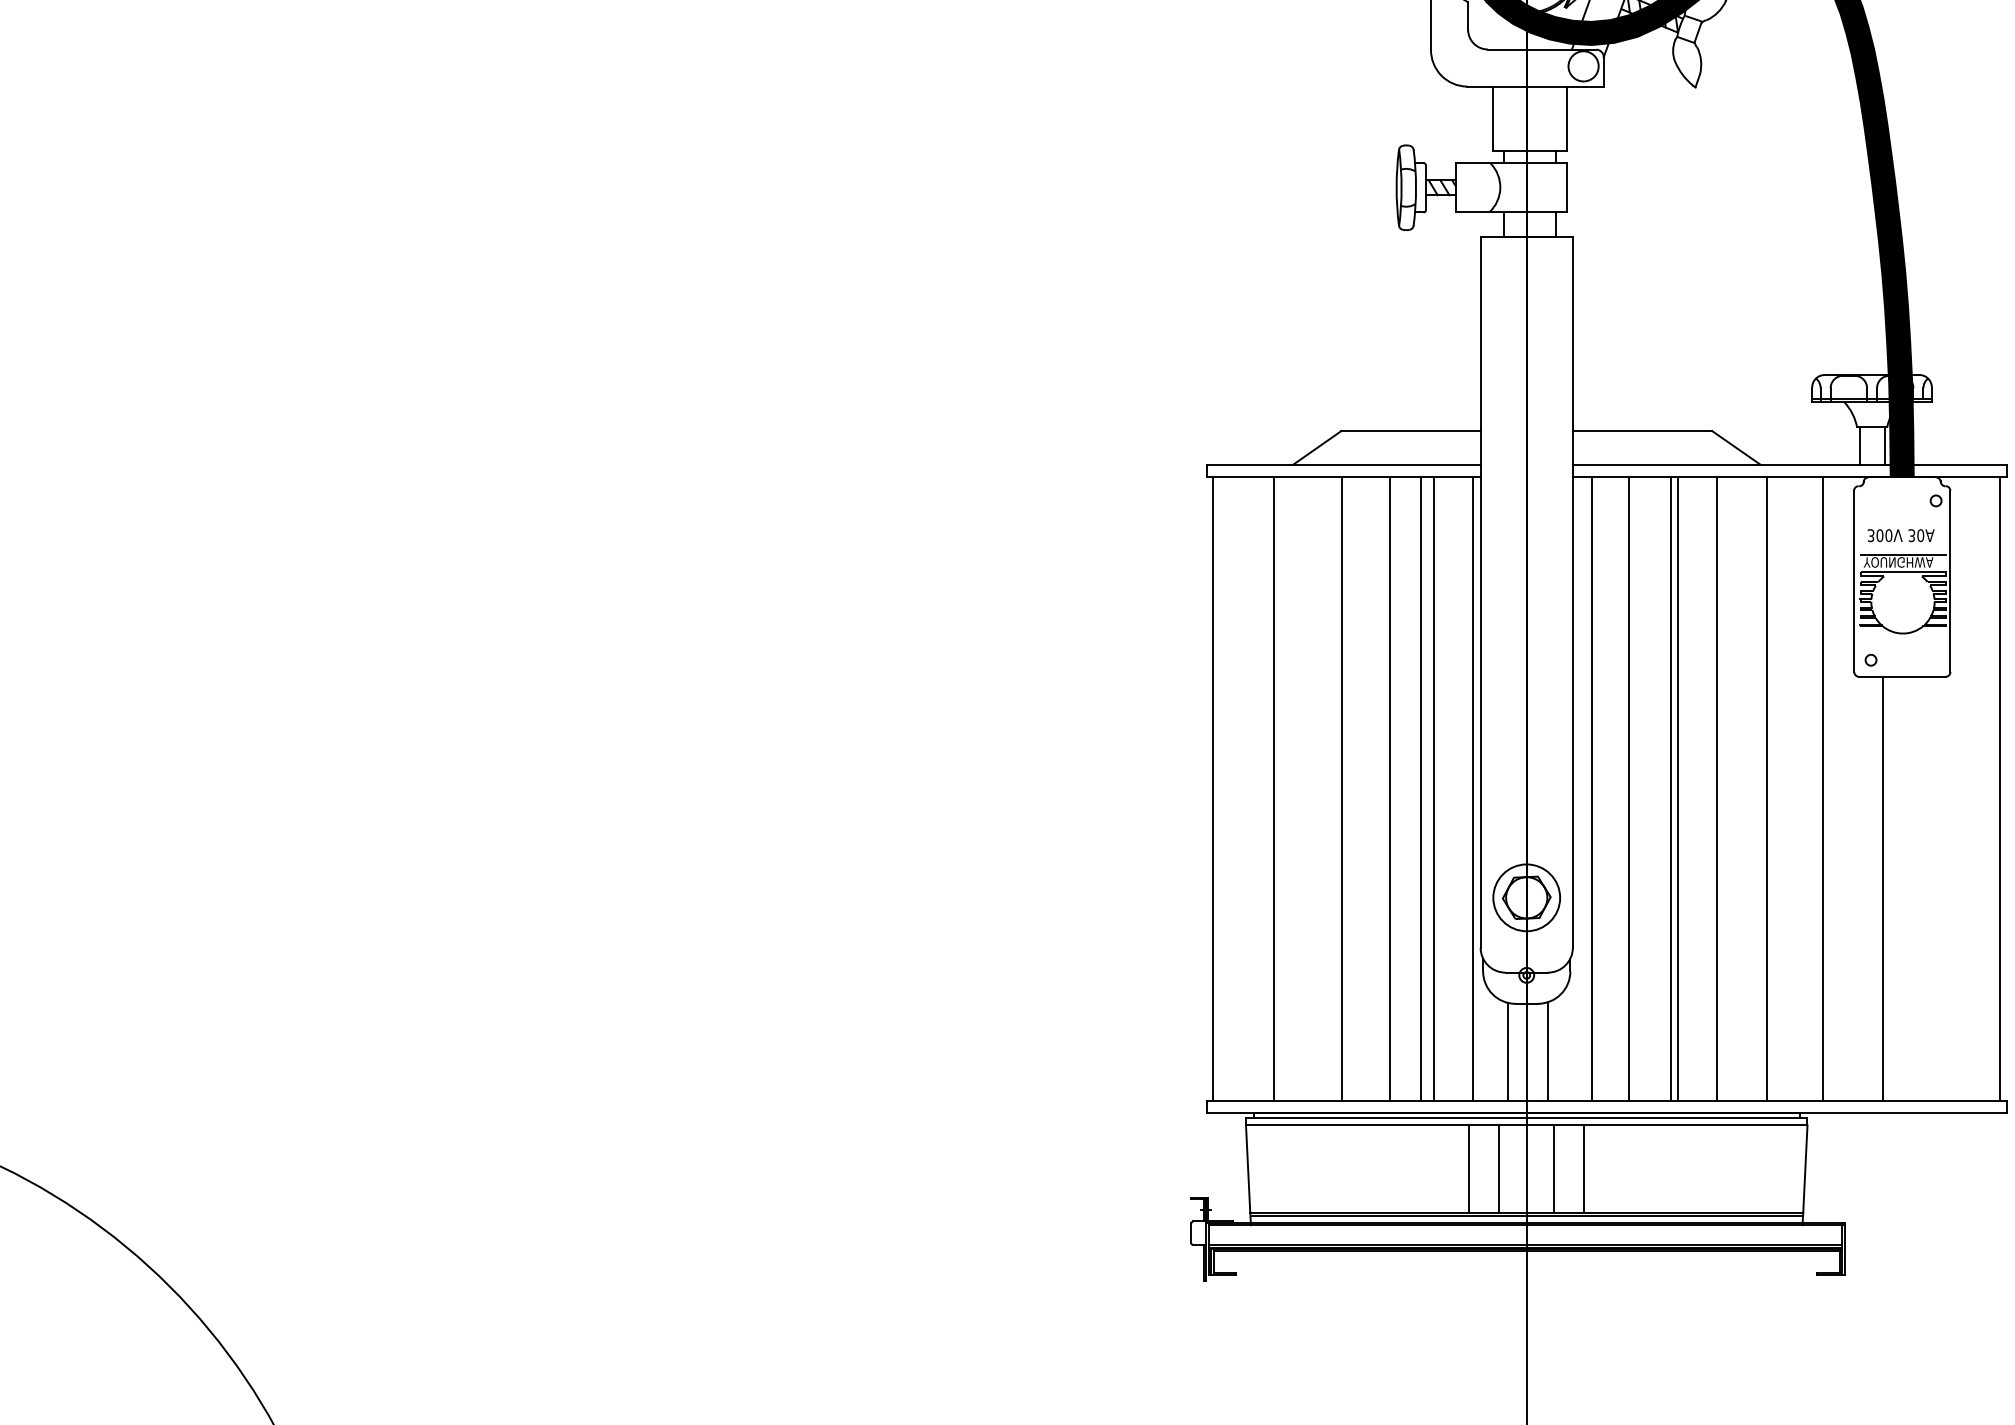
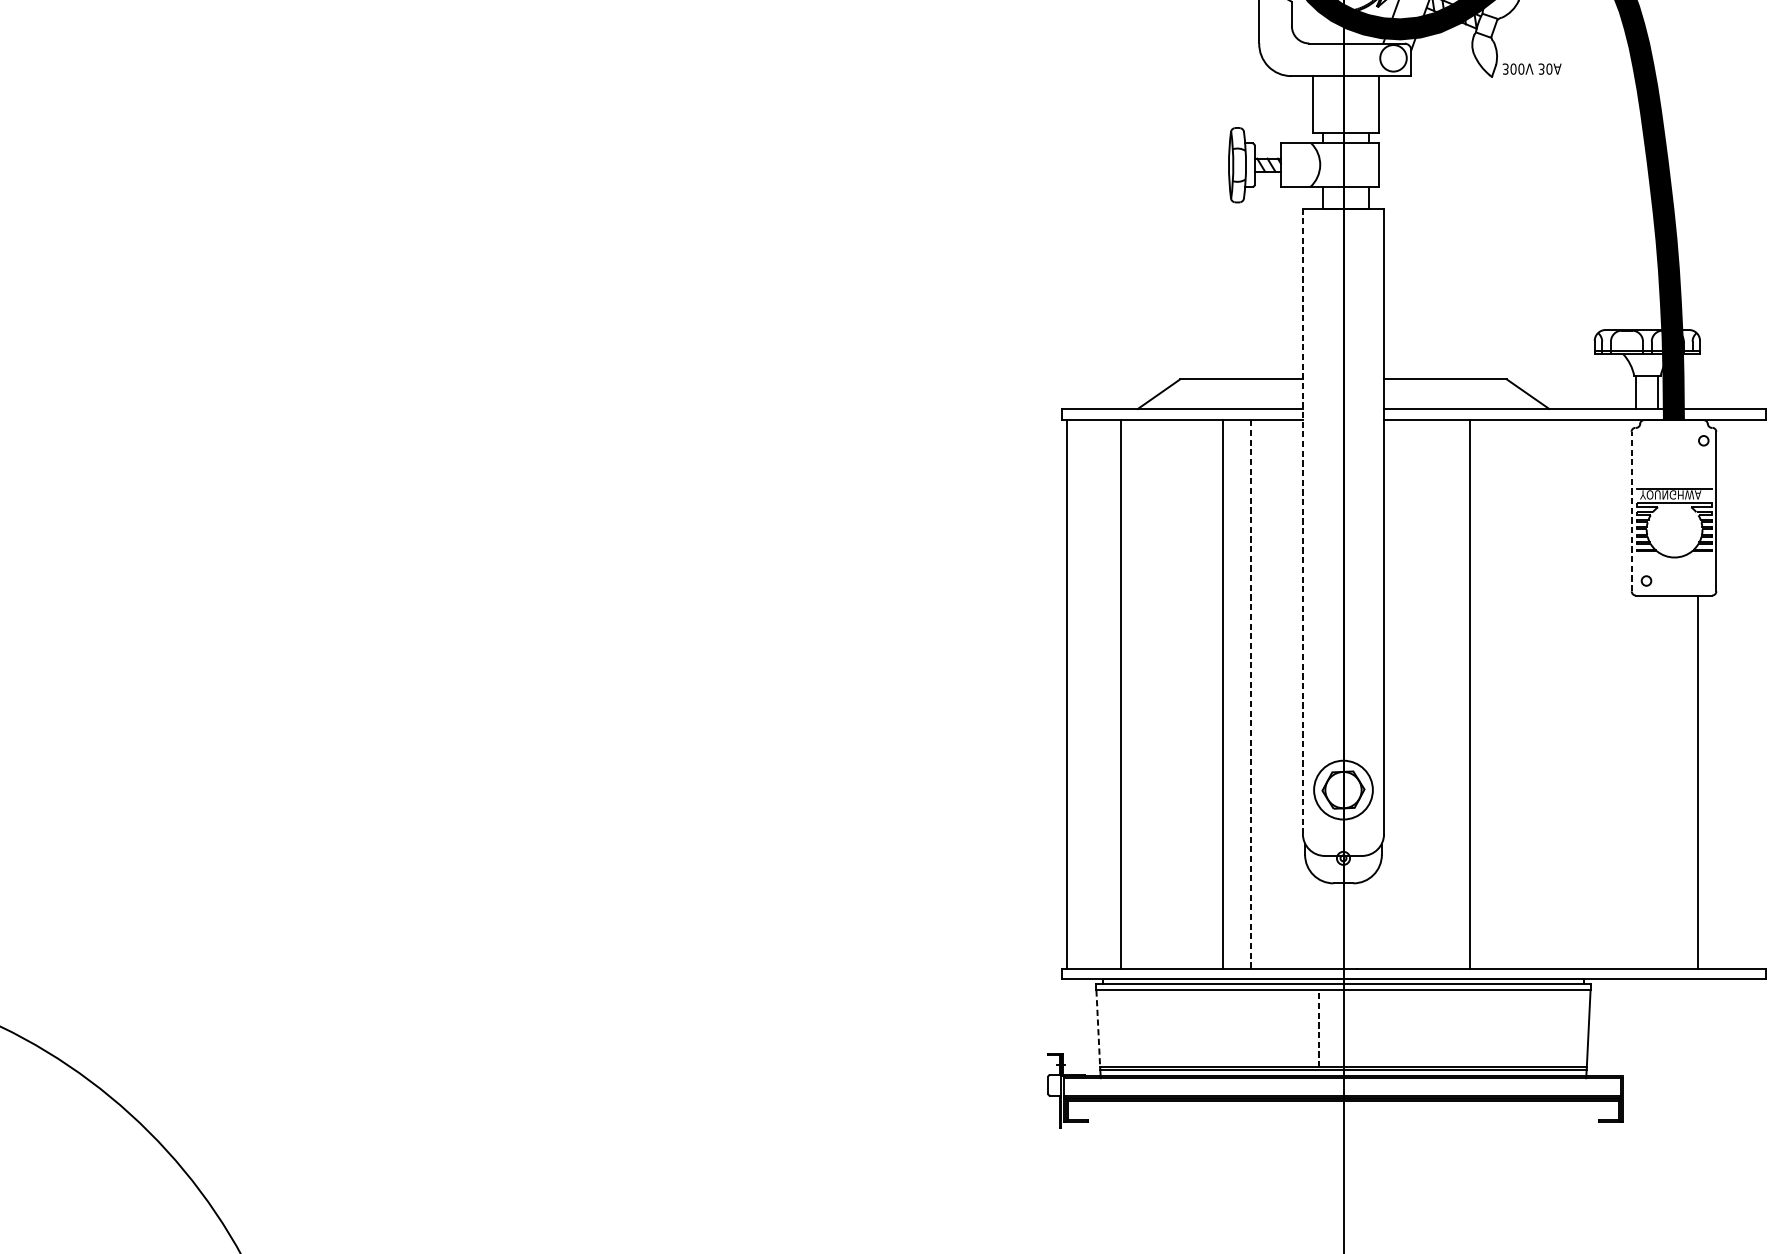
text: (1900, 535) -> (1531, 69), moved
line: (1854, 581) -> (1631, 511), solid -> dashed
line: (1480, 592) -> (1302, 521), solid -> dashed
line: (1341, 788) -> (1180, 693), removed
line: (1421, 788) -> (1250, 693), solid -> dashed
line: (1434, 788) -> (1262, 693), removed
line: (1473, 788) -> (1296, 693), removed
line: (1591, 788) -> (1400, 693), removed
line: (1629, 788) -> (1433, 693), removed
line: (1677, 788) -> (1476, 693), removed
line: (1716, 788) -> (1510, 693), removed
line: (1767, 788) -> (1555, 693), removed
line: (1822, 788) -> (1603, 693), removed
line: (2000, 788) -> (1760, 693), removed
line: (1882, 888) -> (1697, 781), moved
line: (1508, 1051) -> (1327, 925), removed
line: (1548, 1051) -> (1362, 925), removed
line: (1469, 1168) -> (1293, 1028), removed
line: (1554, 1168) -> (1367, 1028), removed
line: (1584, 1168) -> (1394, 1028), removed
line: (1248, 1169) -> (1098, 1029), solid -> dashed
line: (1499, 1169) -> (1319, 1029), solid -> dashed

